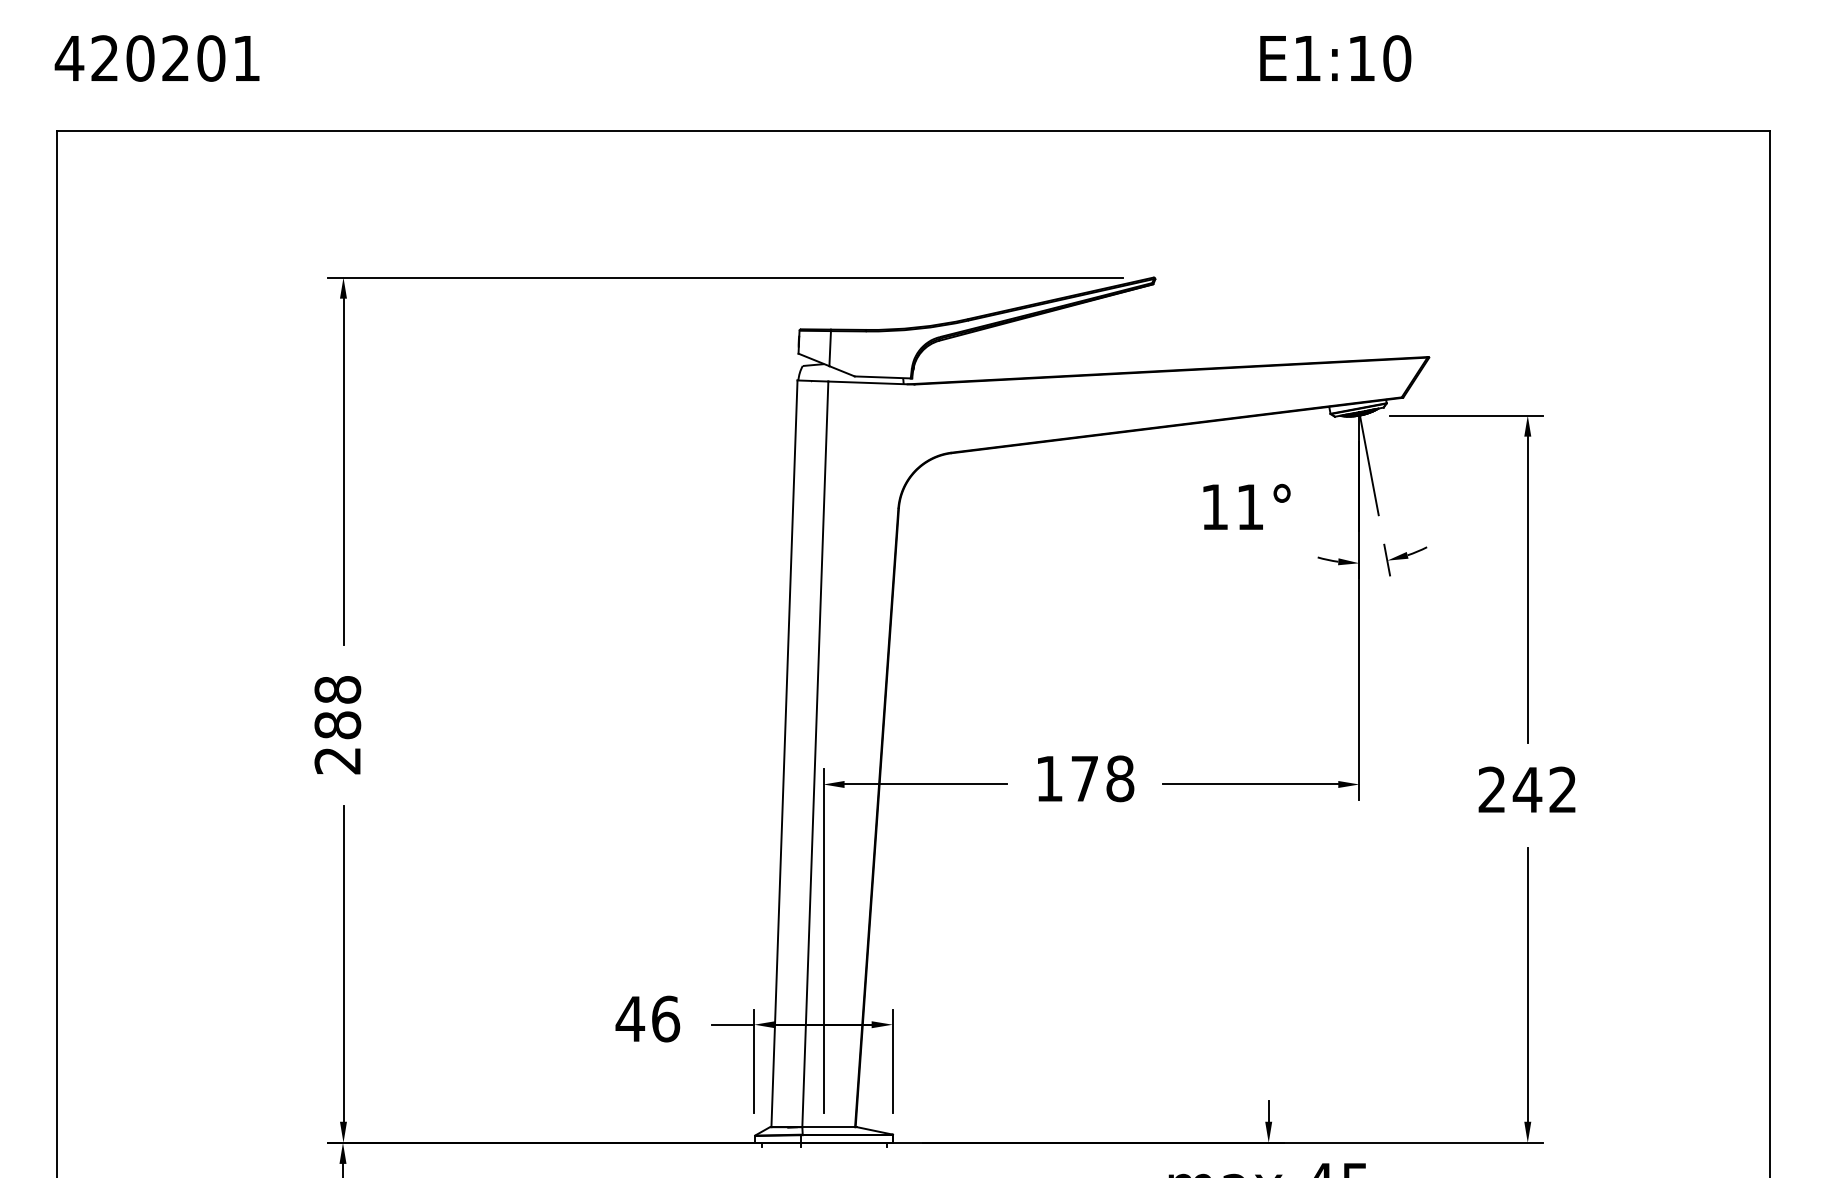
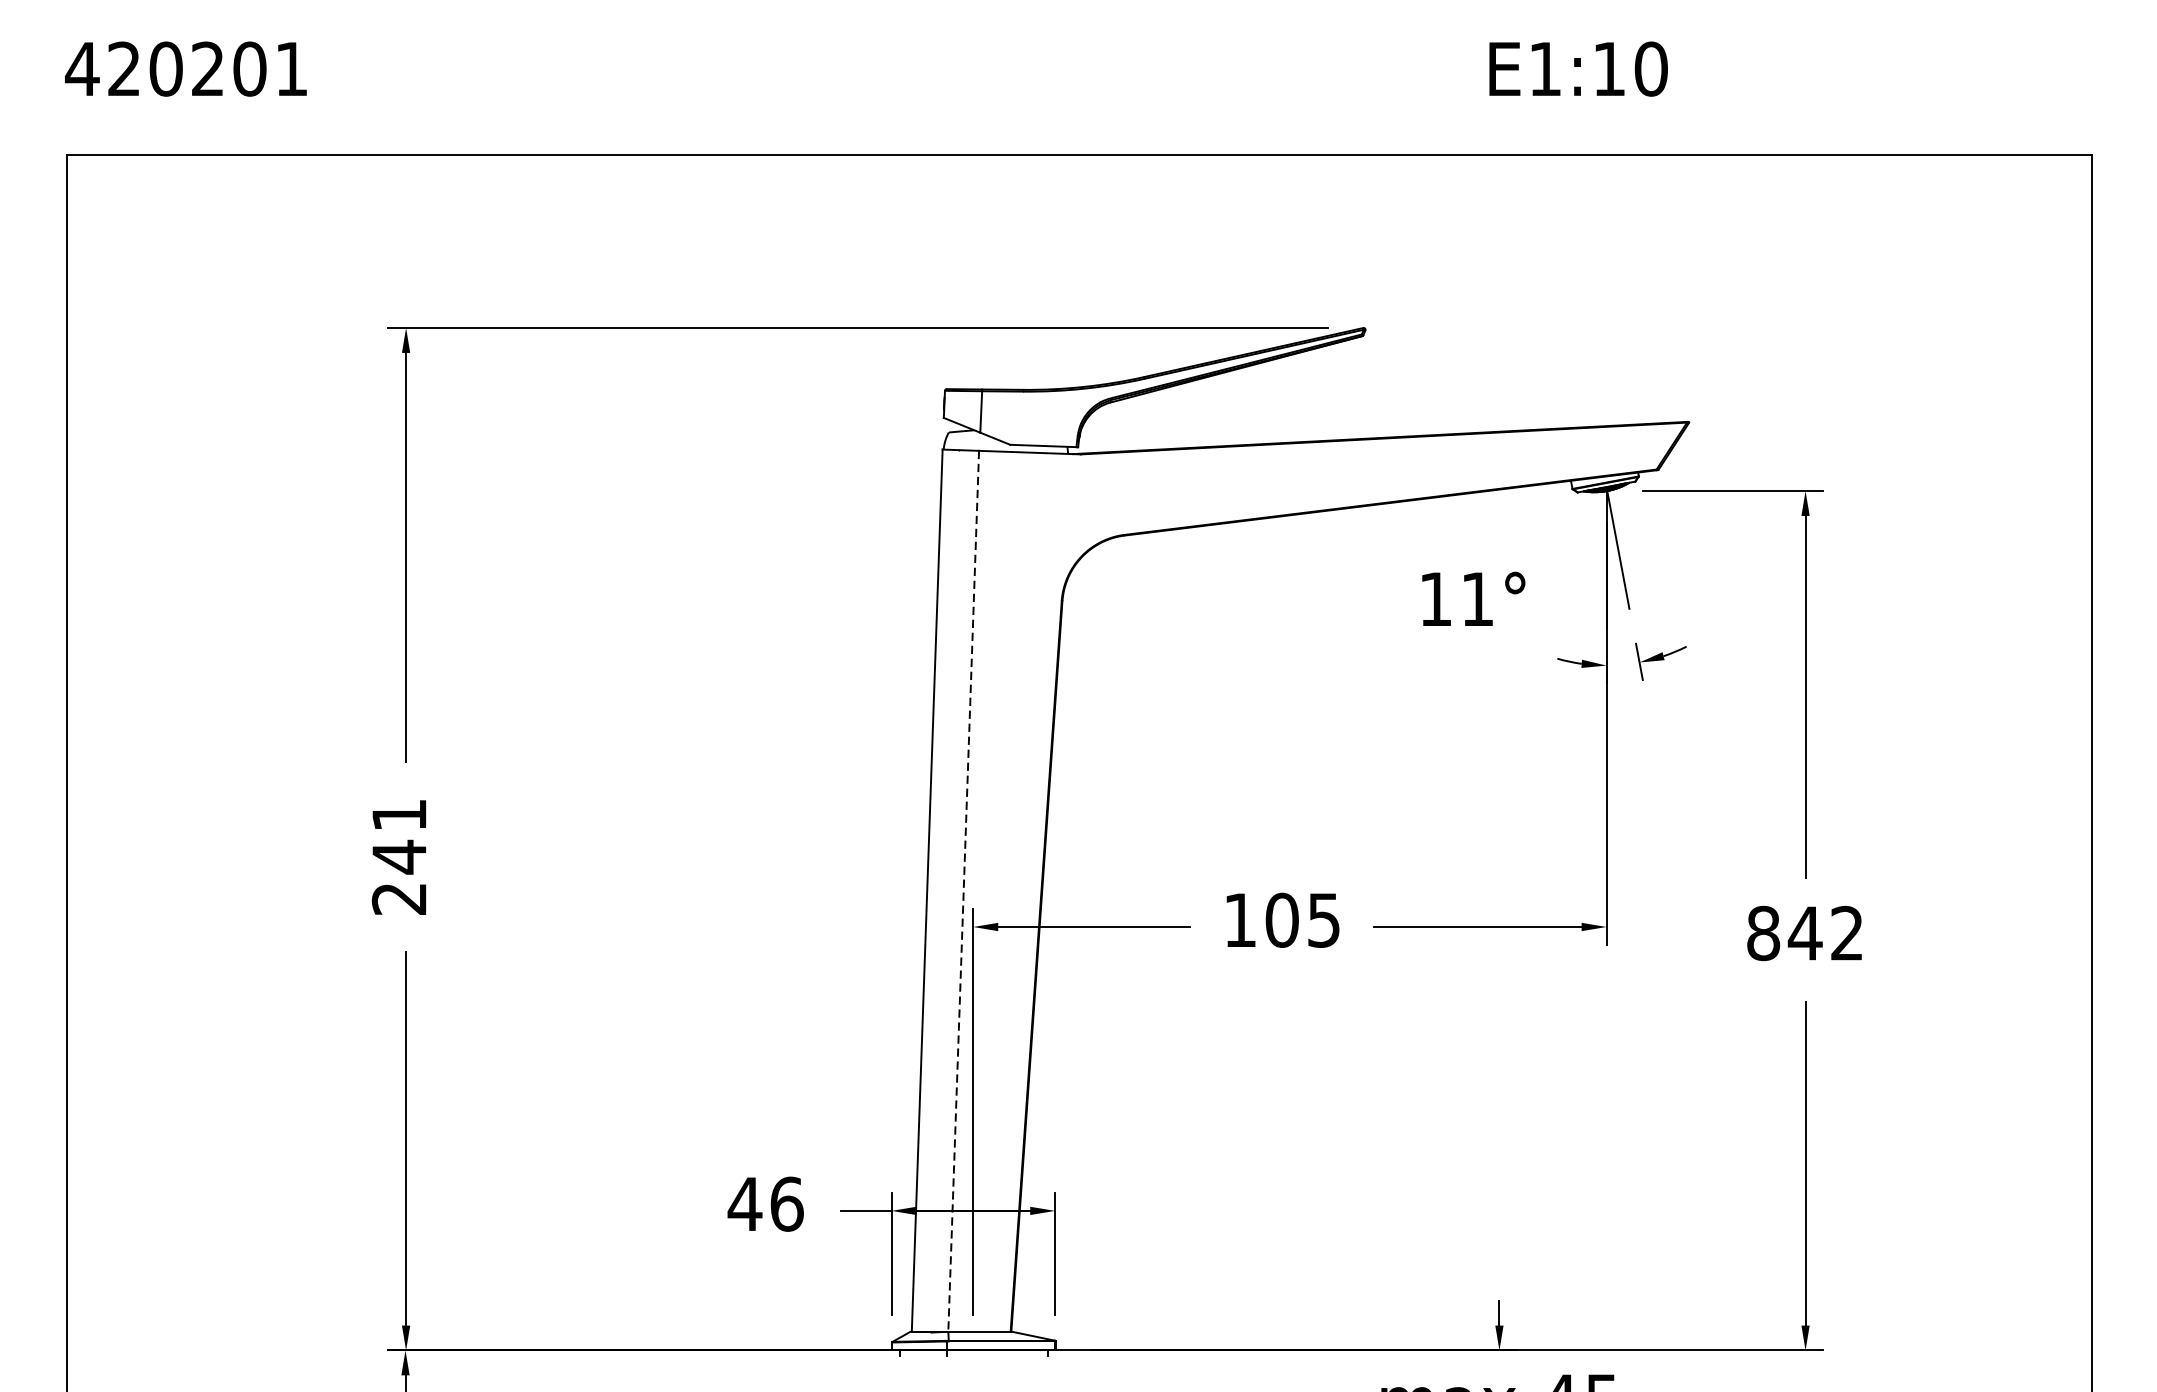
text: (337, 708) -> (399, 837), 288 -> 241
line: (815, 754) -> (963, 891), solid -> dashed
text: (1102, 778) -> (1303, 919), 178 -> 105
text: (1492, 789) -> (1763, 932), 242 -> 842

